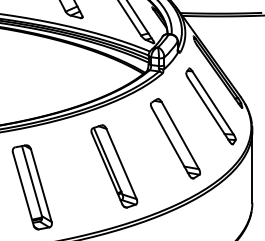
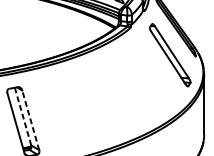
part: (175, 138) -> (141, 81), removed
part: (114, 166) -> (90, 104), removed
line: (32, 181) -> (23, 116), solid -> dashed
line: (41, 185) -> (30, 120), solid -> dashed

